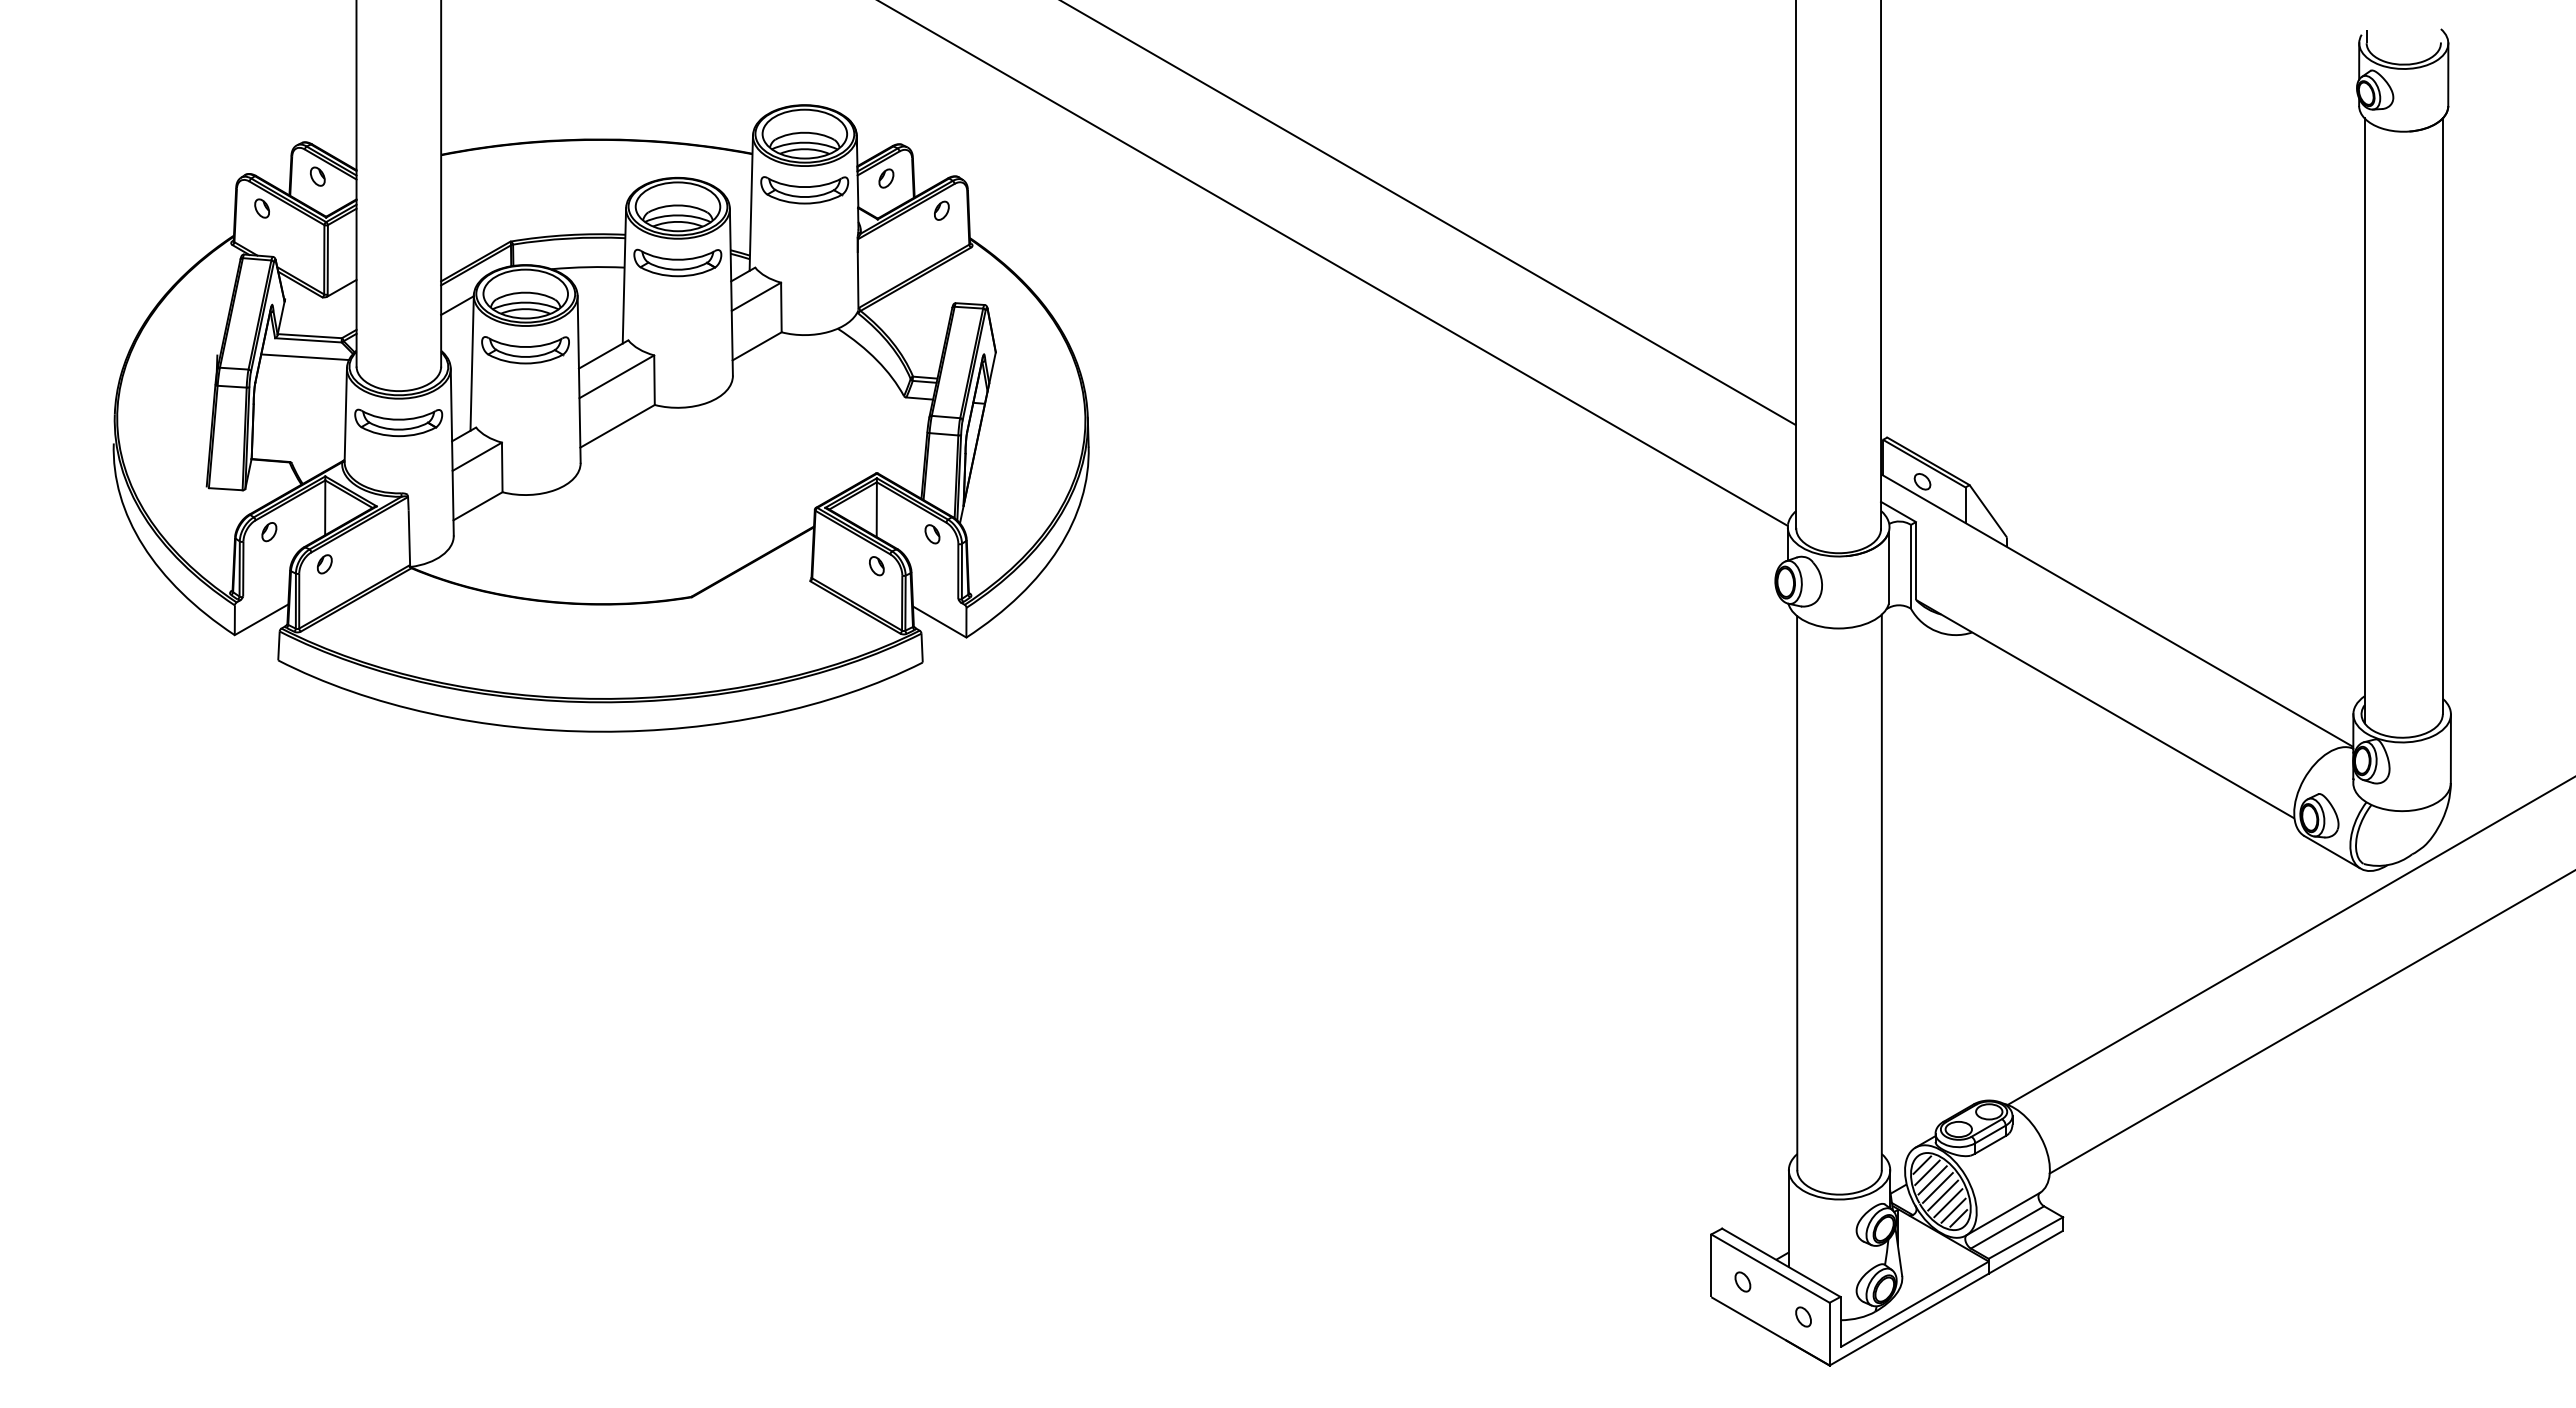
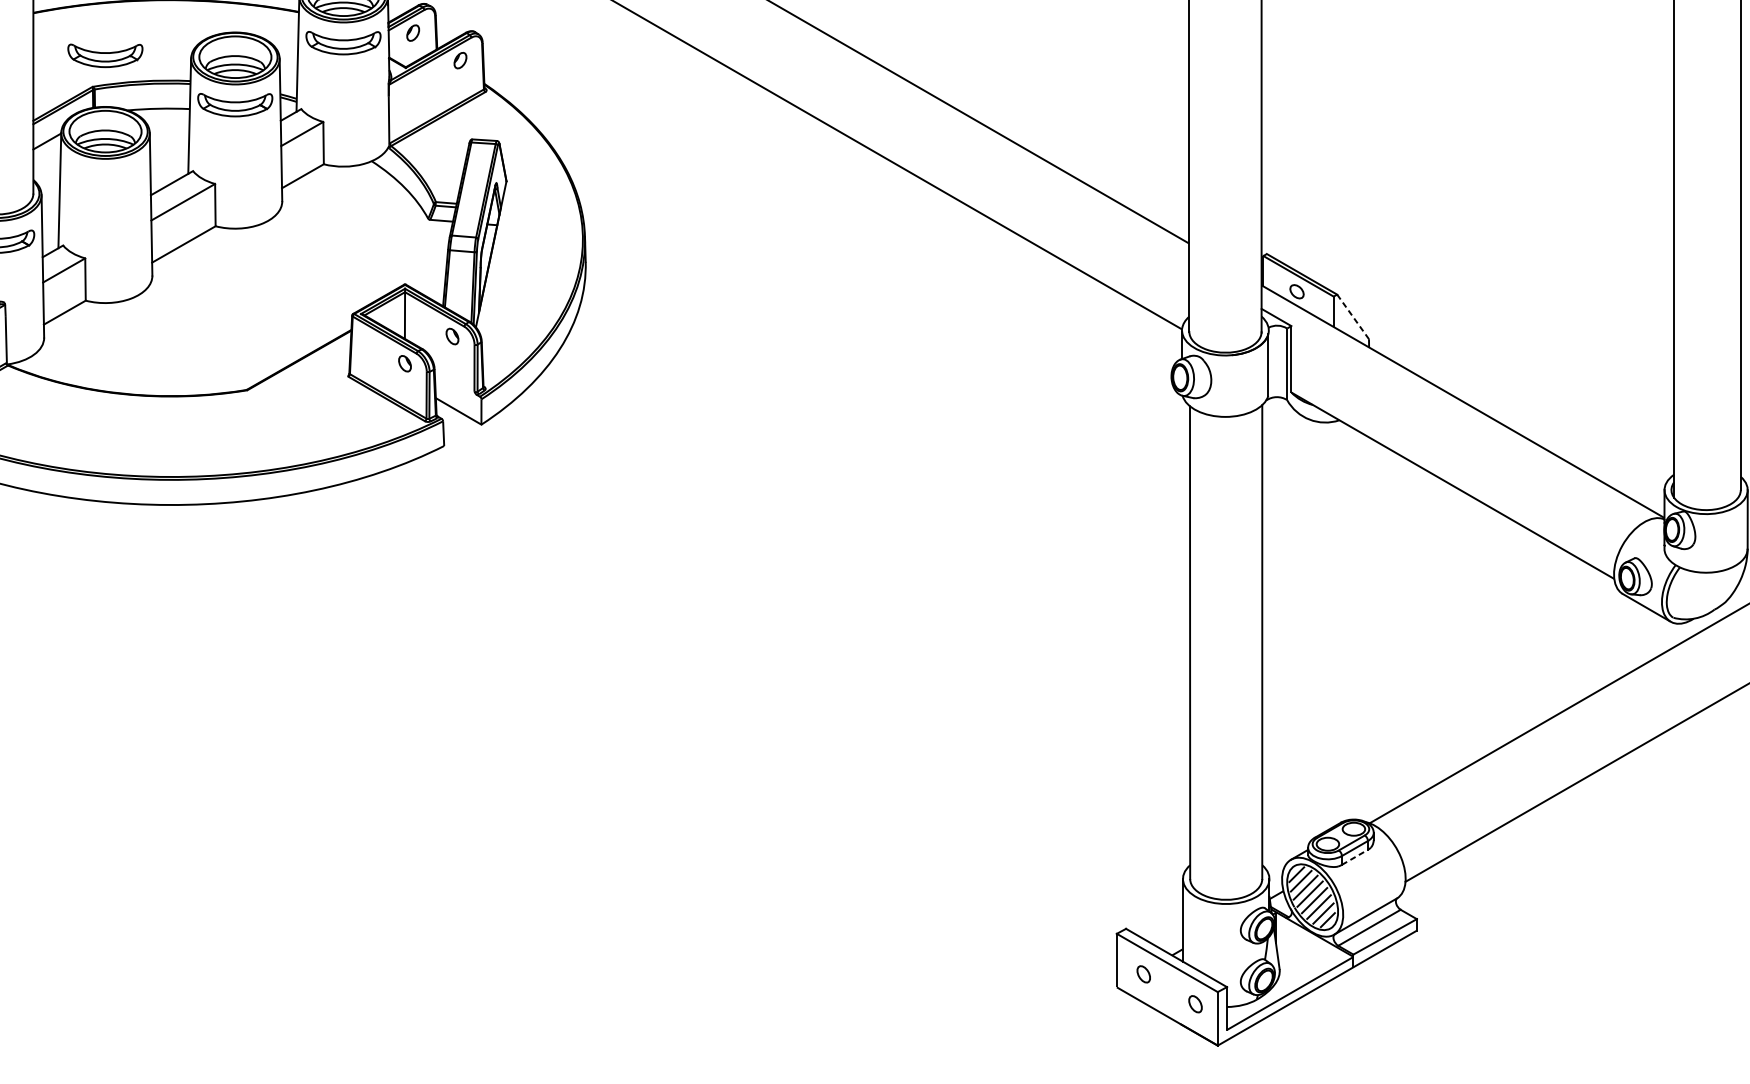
part: (525, 350) -> (105, 56), moved
line: (1988, 511) -> (1353, 317), solid -> dashed
line: (1990, 1144) -> (1354, 857), solid -> dashed

